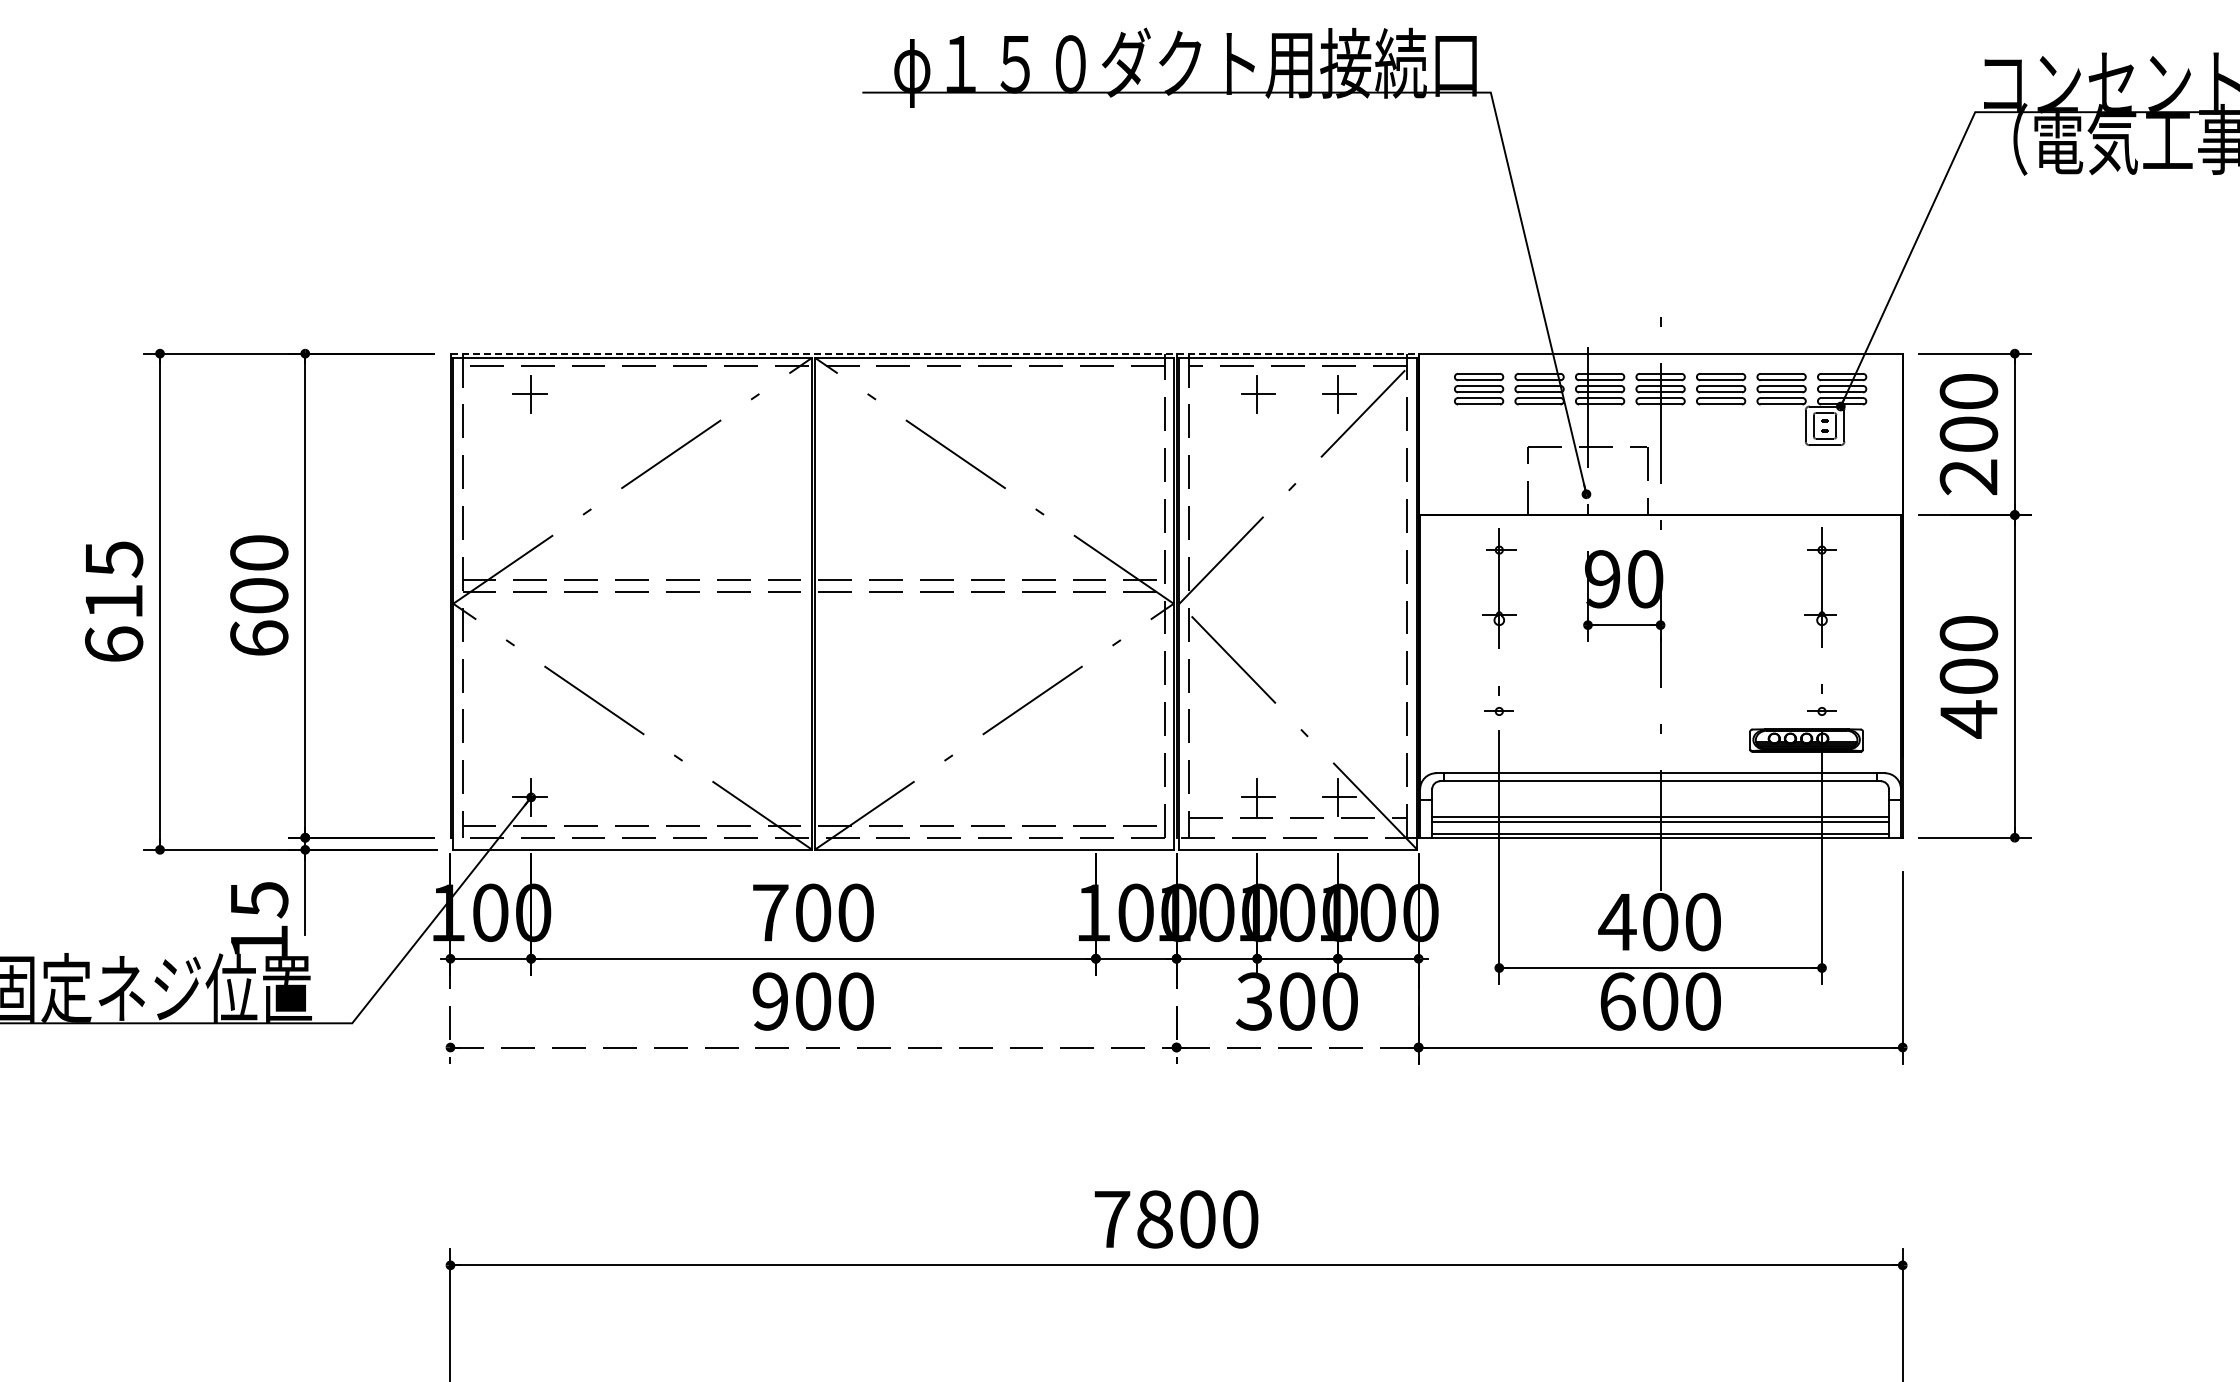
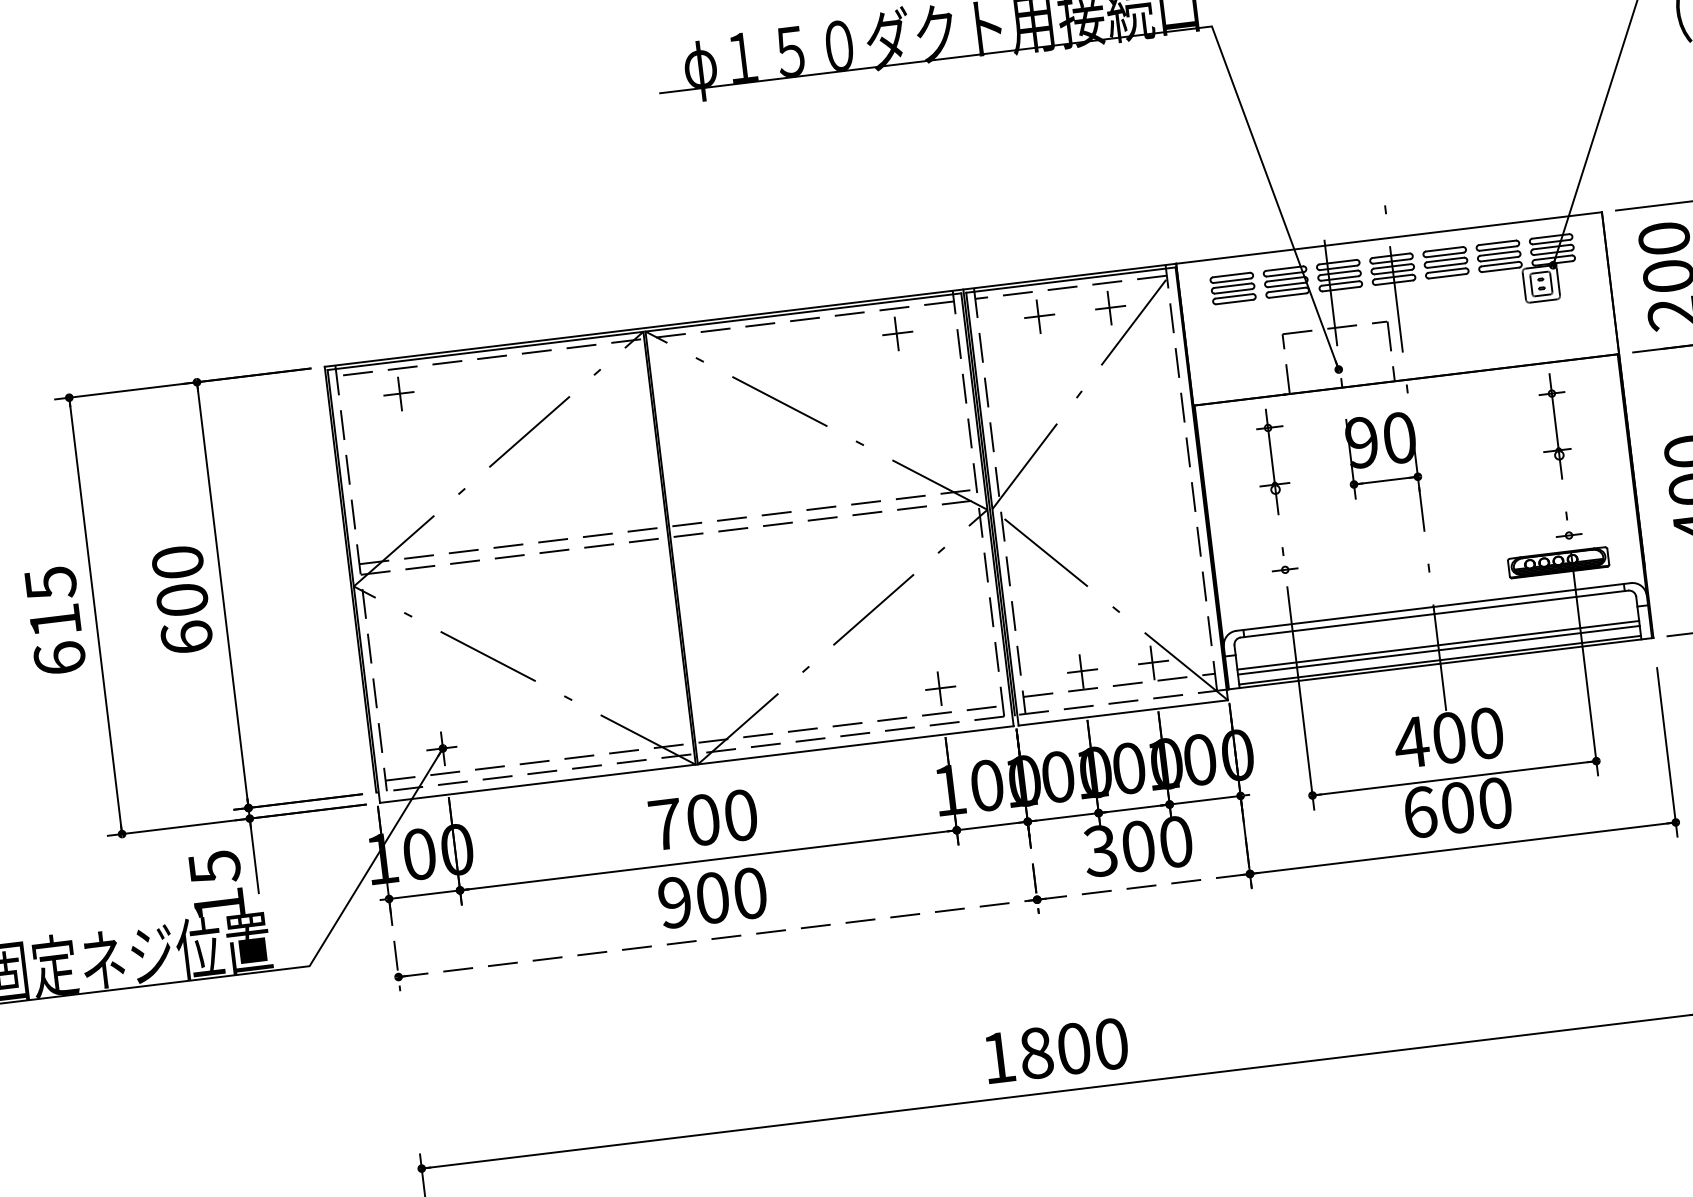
line: (935, 353) -> (751, 315), dashed -> solid
part: (1097, 394) -> (898, 333), added
part: (1097, 797) -> (941, 688), added
text: (1112, 1219) -> (999, 1057), 7800 -> 1800

